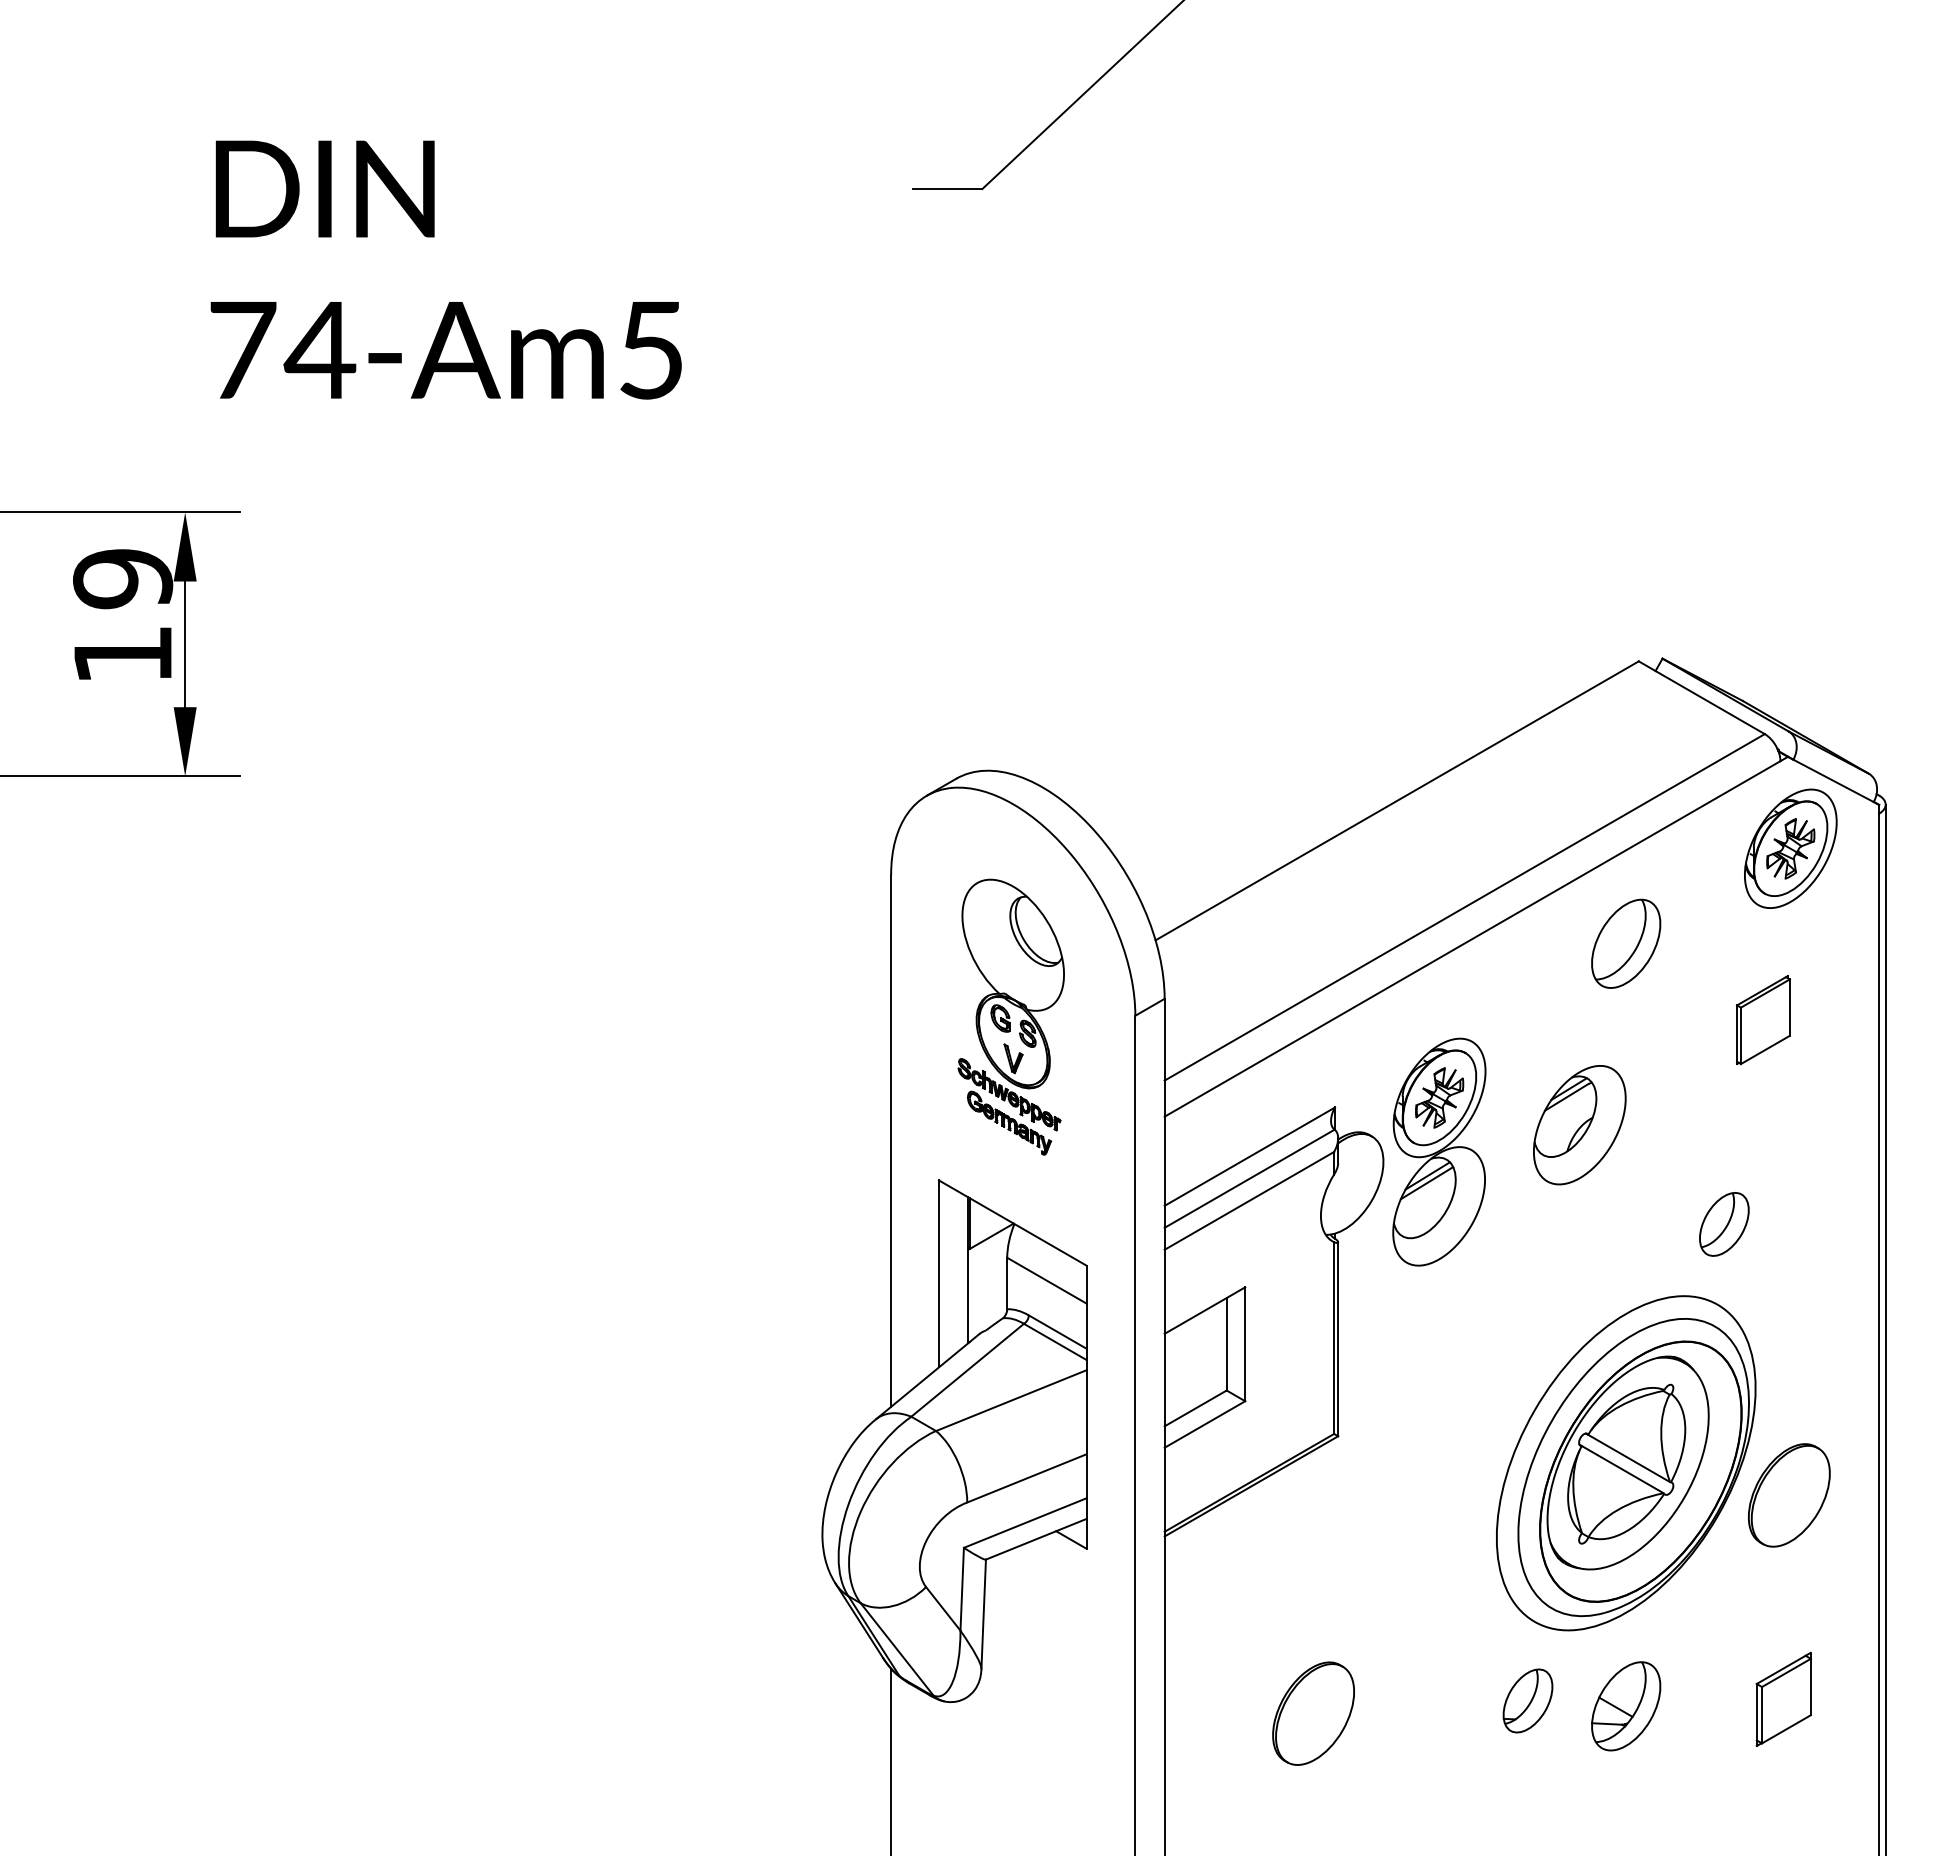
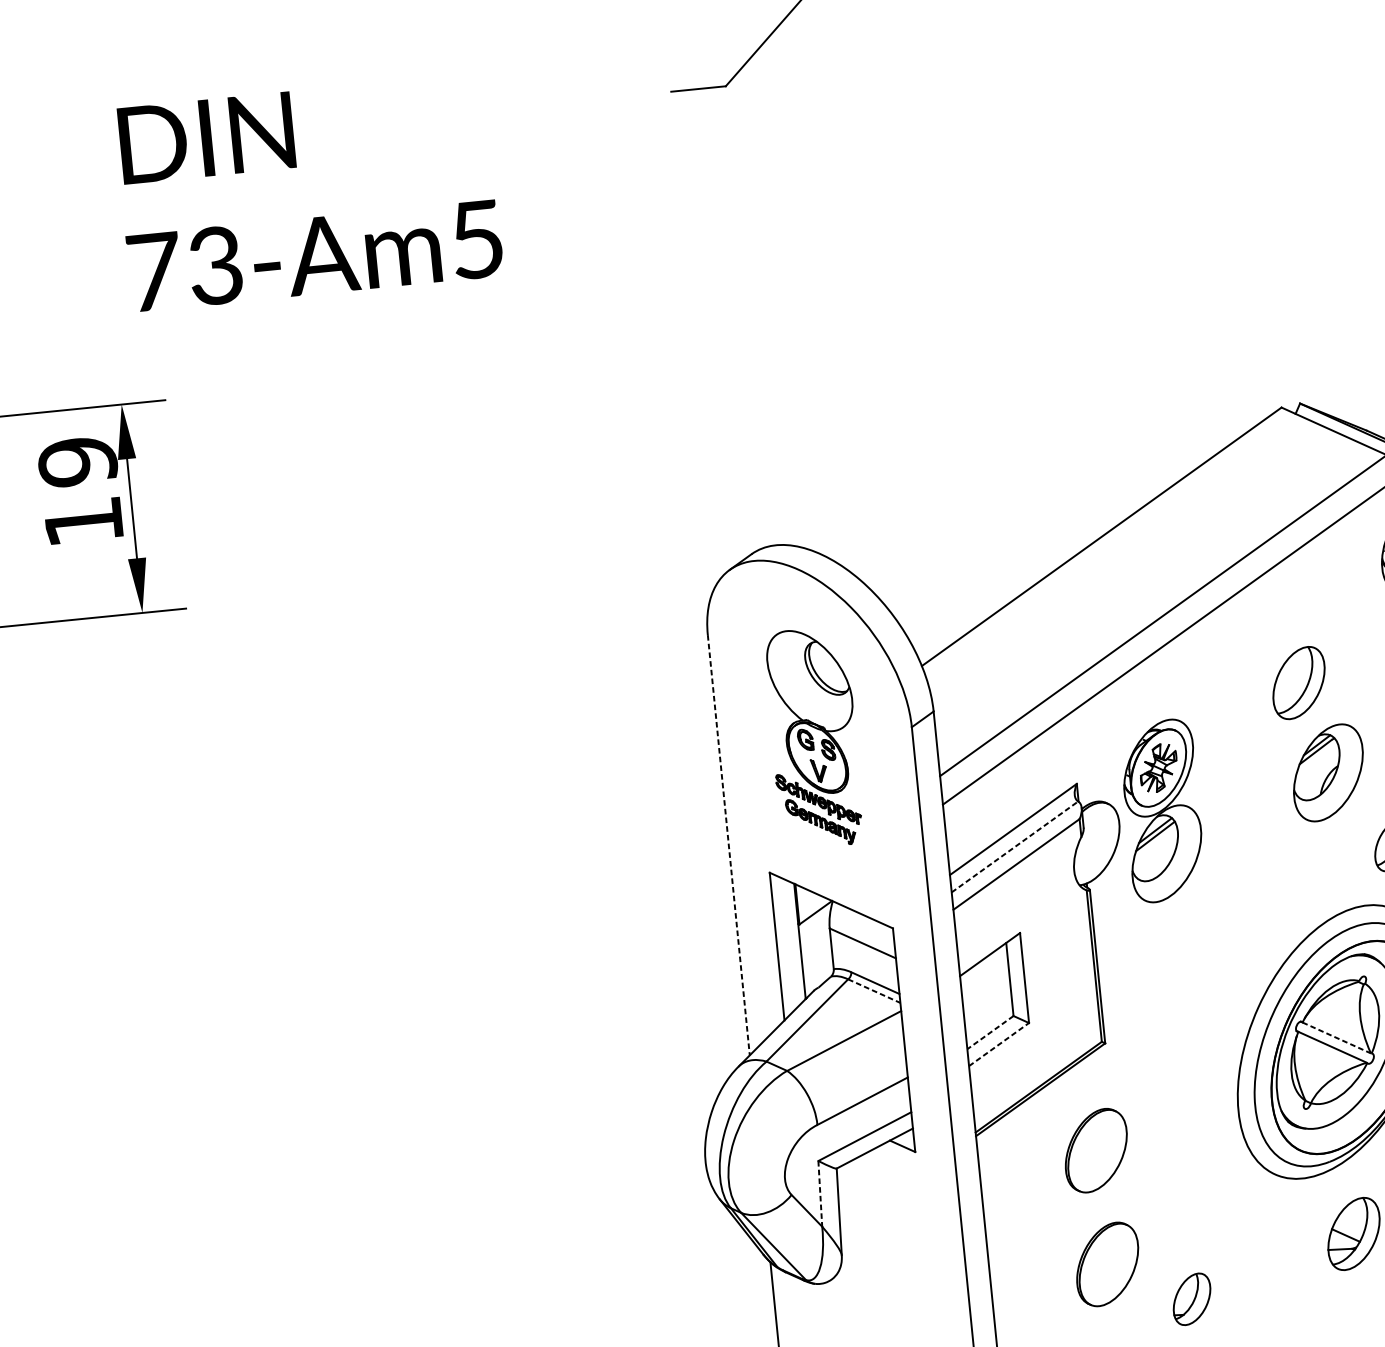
text: (319, 349) -> (214, 265), 74-Am5 -> 73-Am5
part: (1626, 943) -> (1299, 682), moved
part: (1579, 1125) -> (1328, 773), moved
line: (891, 1141) -> (729, 845), solid -> dashed
line: (1250, 1178) -> (1015, 846), solid -> dashed
line: (1055, 1342) -> (874, 991), solid -> dashed
line: (1195, 1408) -> (990, 1032), solid -> dashed
line: (1204, 1424) -> (998, 1044), solid -> dashed
line: (1629, 1458) -> (1337, 1037), solid -> dashed
part: (1313, 1569) -> (1096, 1150), added
line: (962, 1589) -> (820, 1194), solid -> dashed
part: (1527, 1700) -> (1191, 1298), moved

